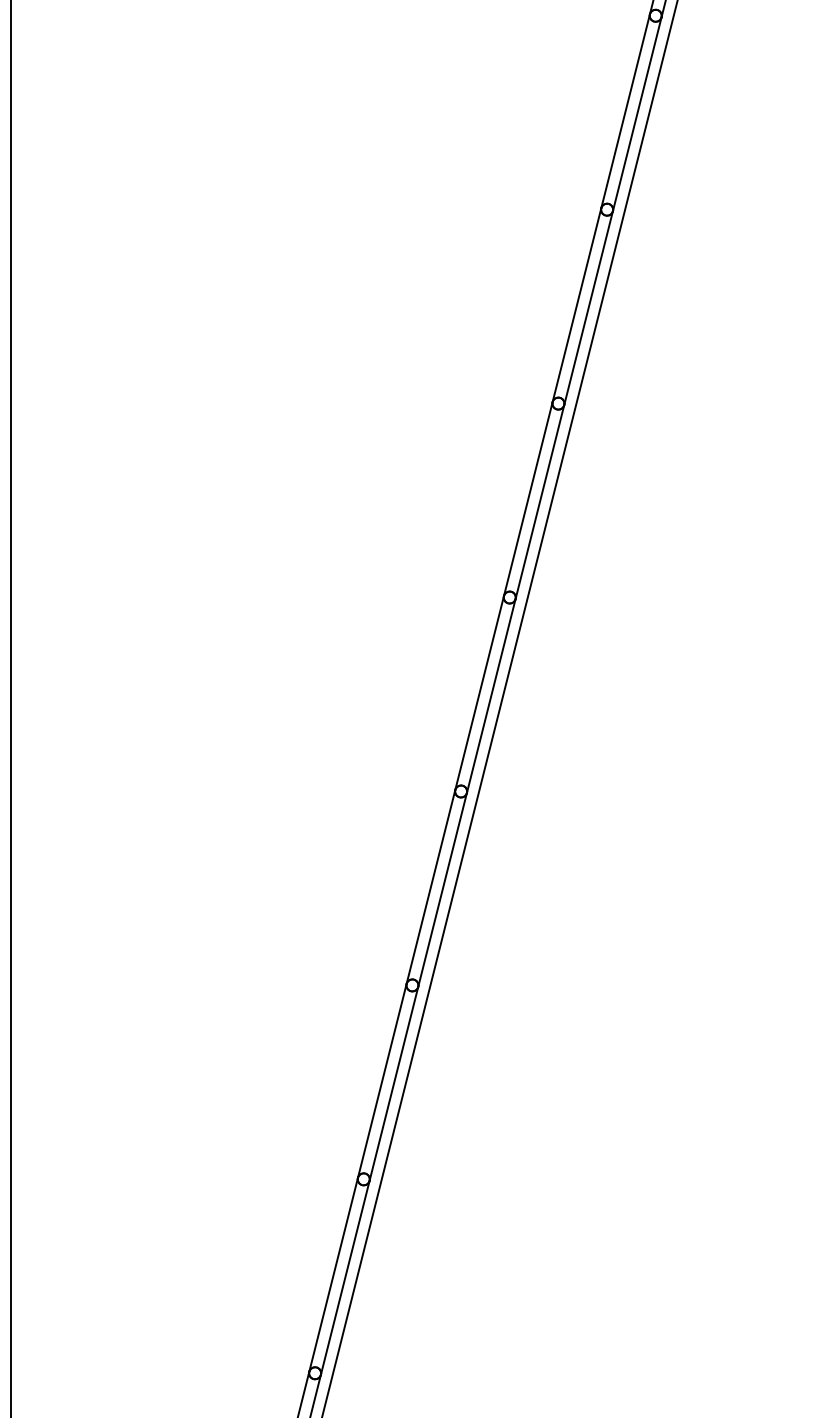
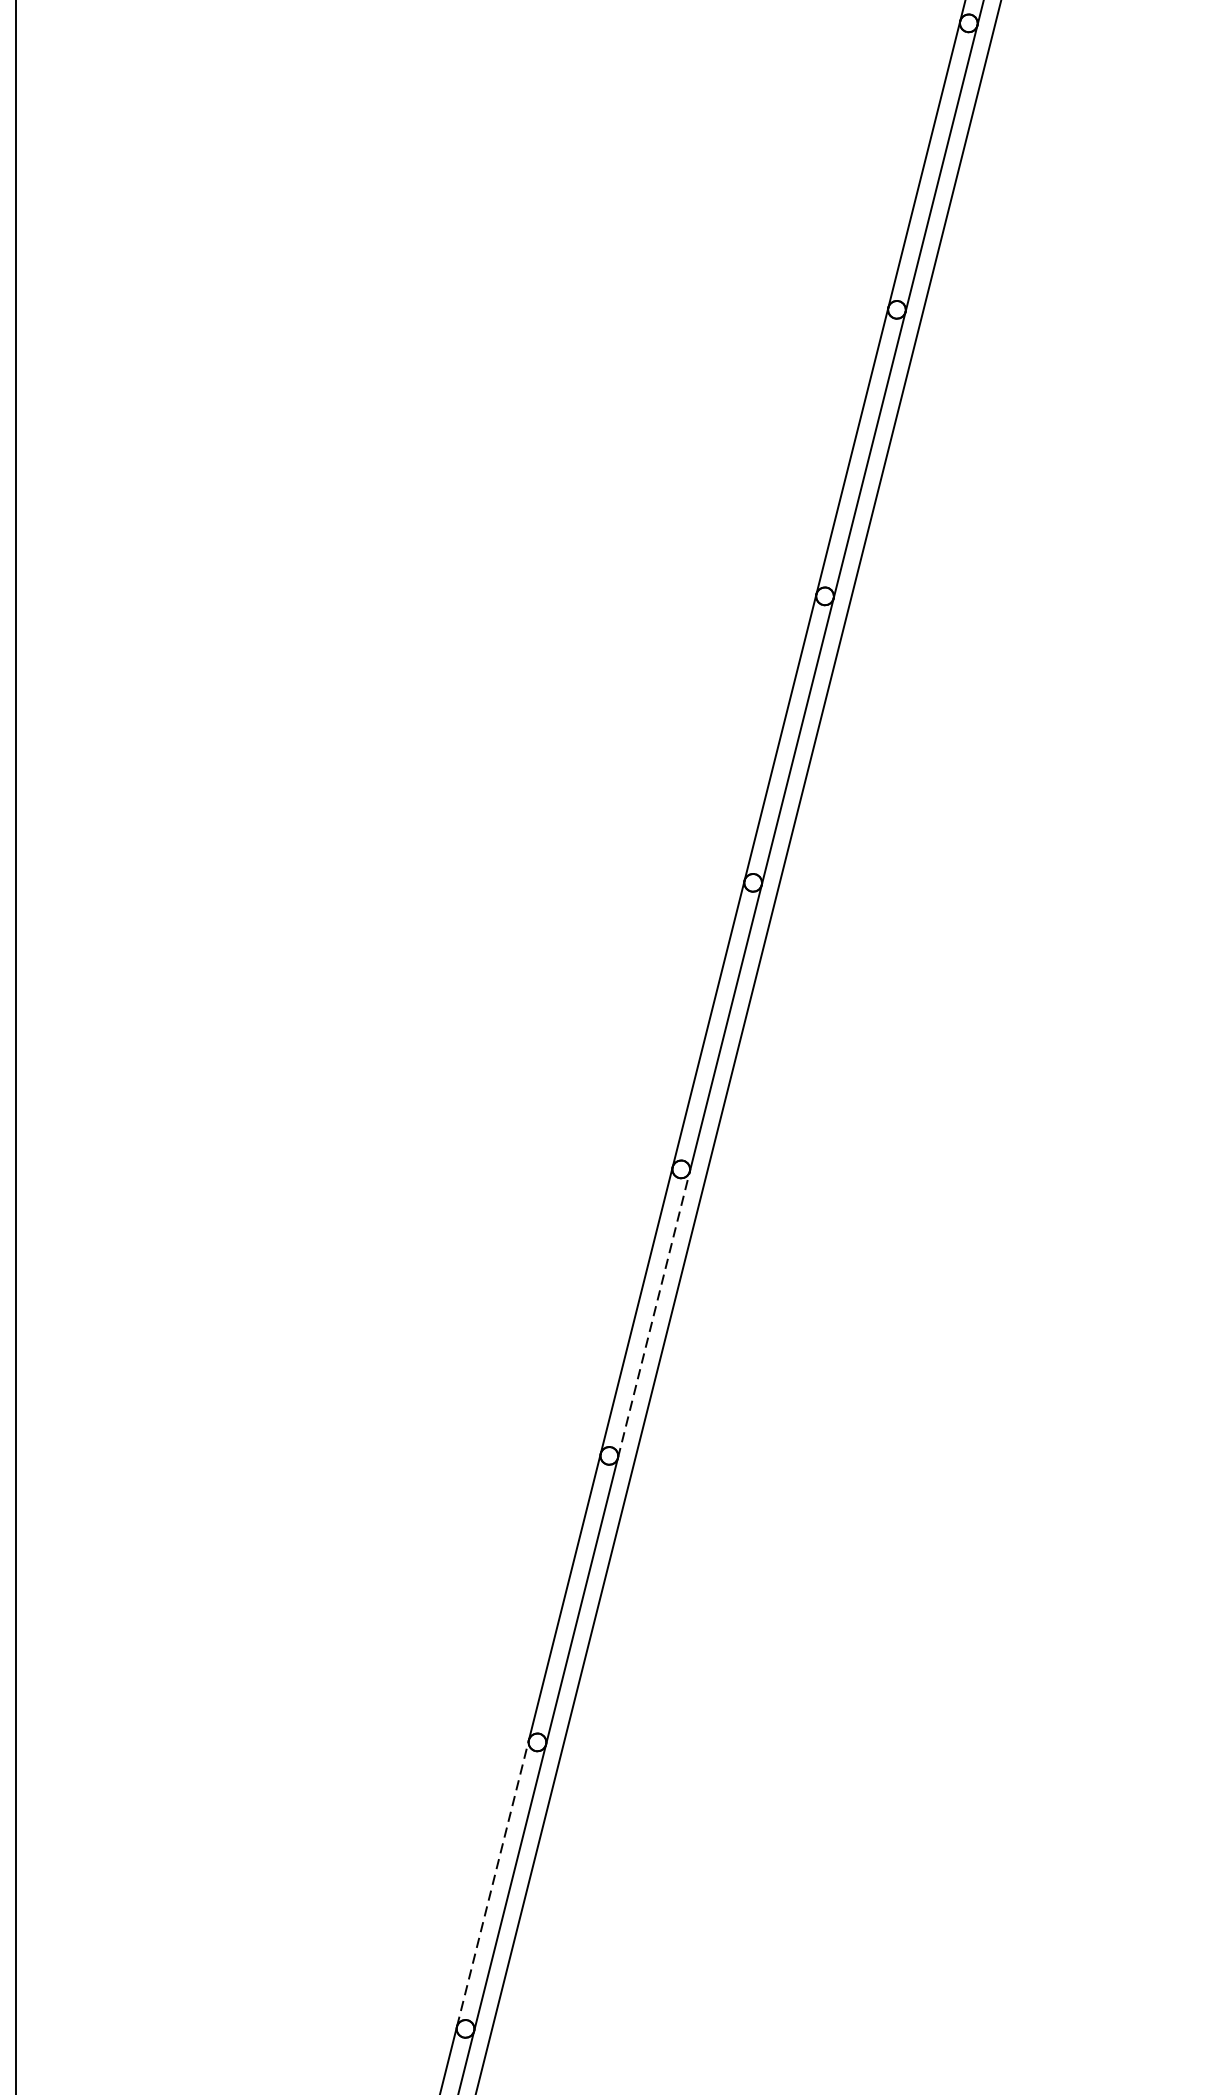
line: (442, 889) -> (653, 1314), solid -> dashed
line: (333, 1274) -> (492, 1882), solid -> dashed

